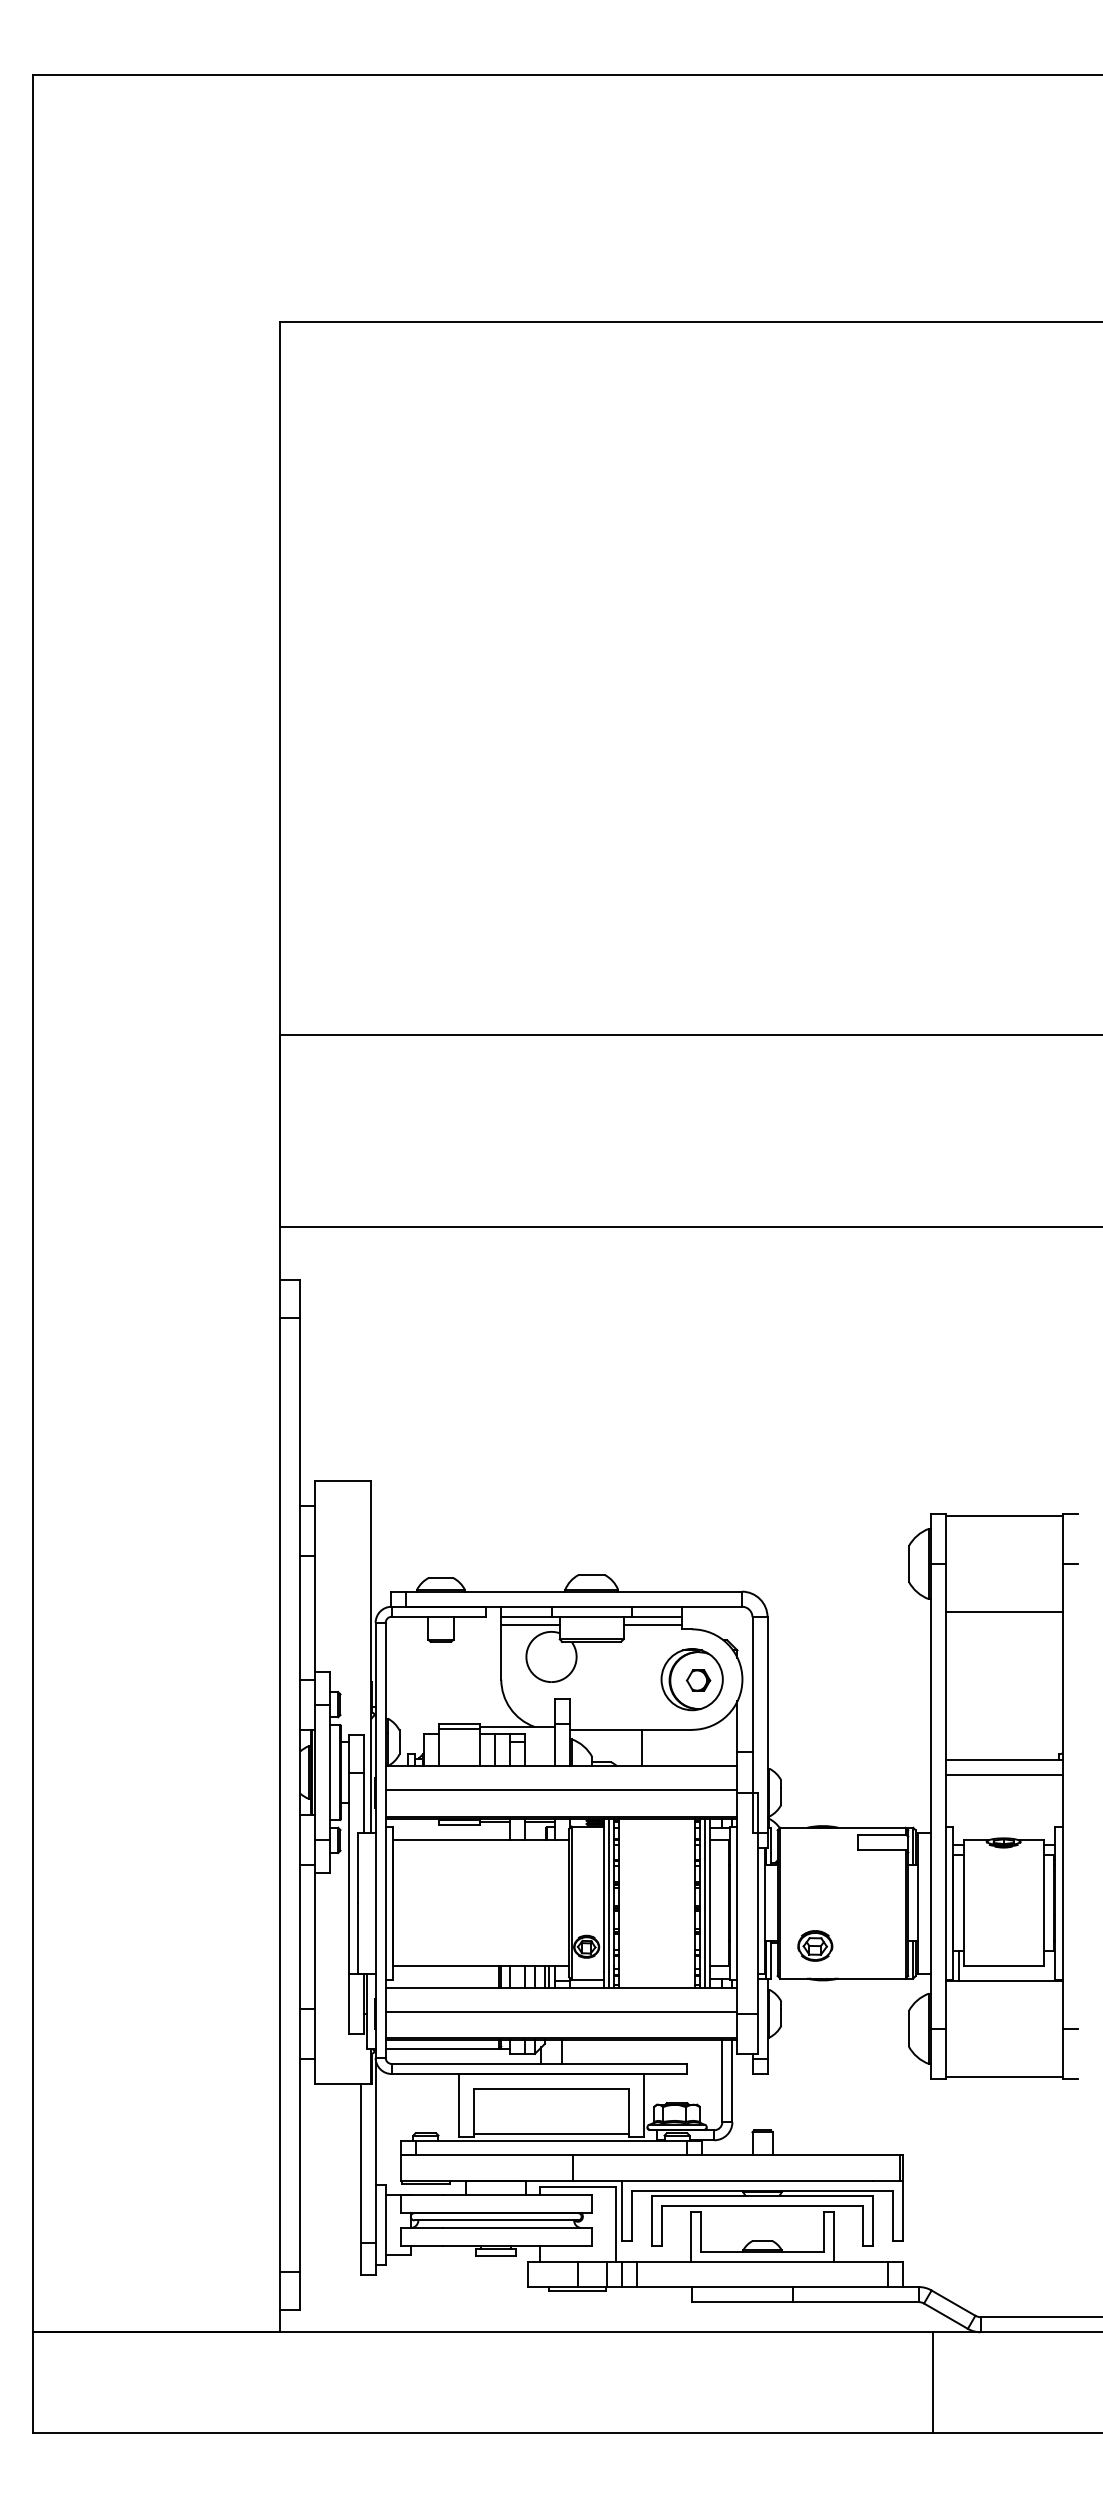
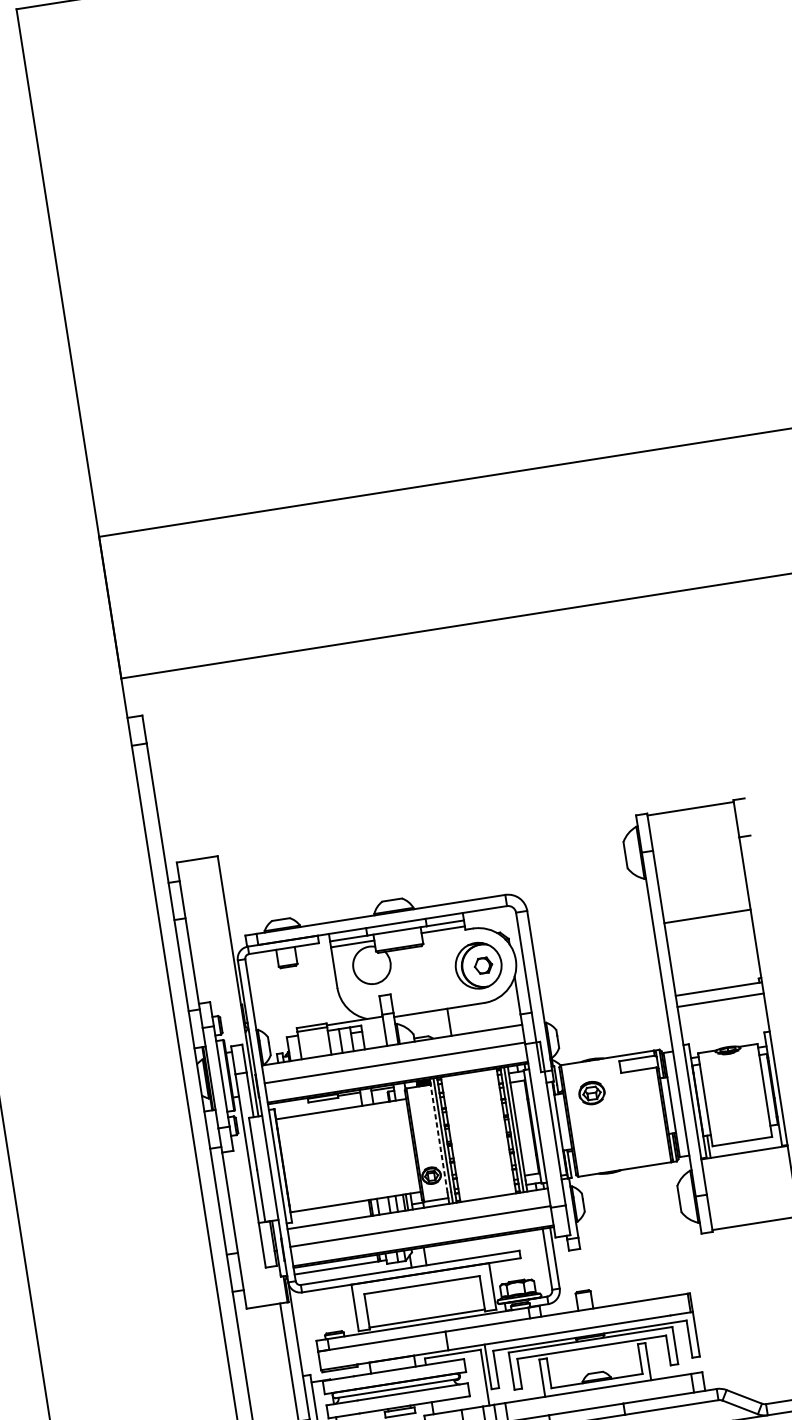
line: (1003, 1611) -> (706, 916), moved
line: (604, 1895) -> (438, 1135), solid -> dashed
part: (815, 1945) -> (592, 1092), moved

